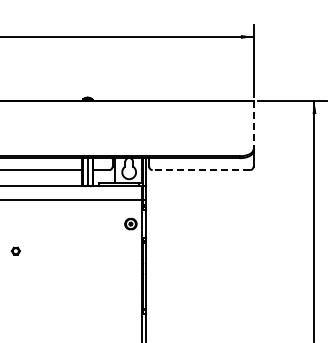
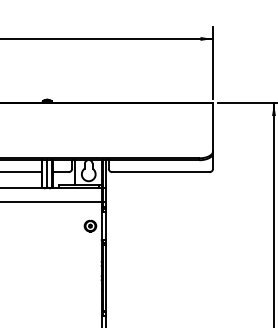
line: (253, 125) -> (213, 127), dashed -> solid
line: (201, 170) -> (161, 172), dashed -> solid

